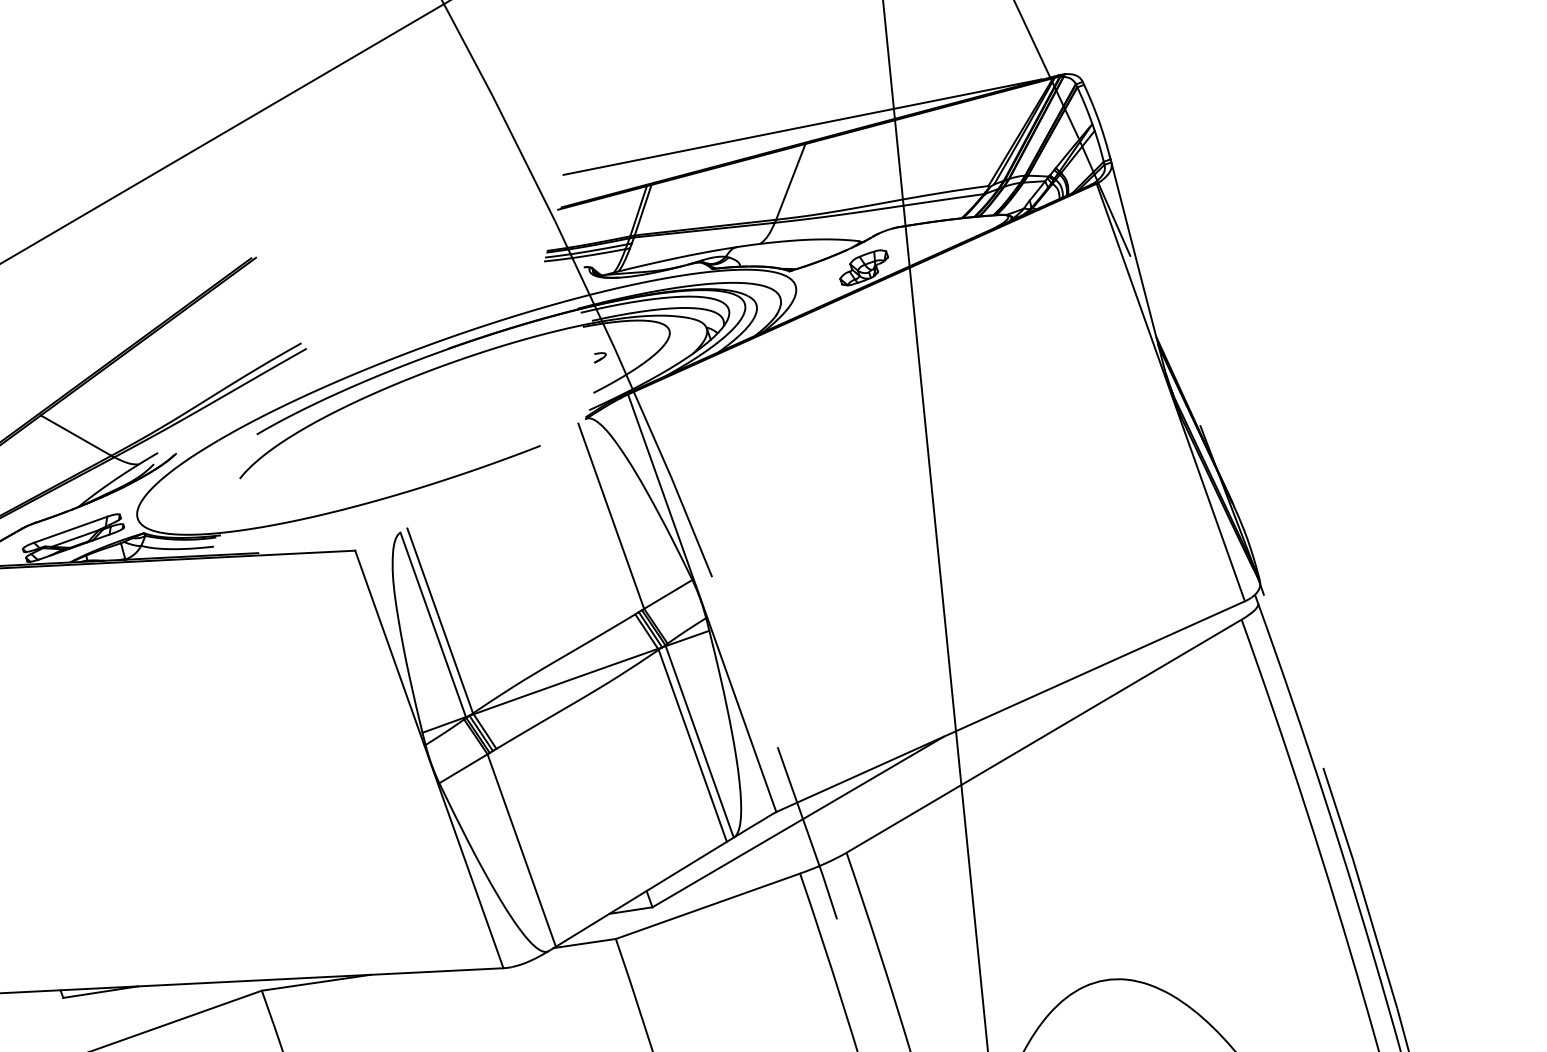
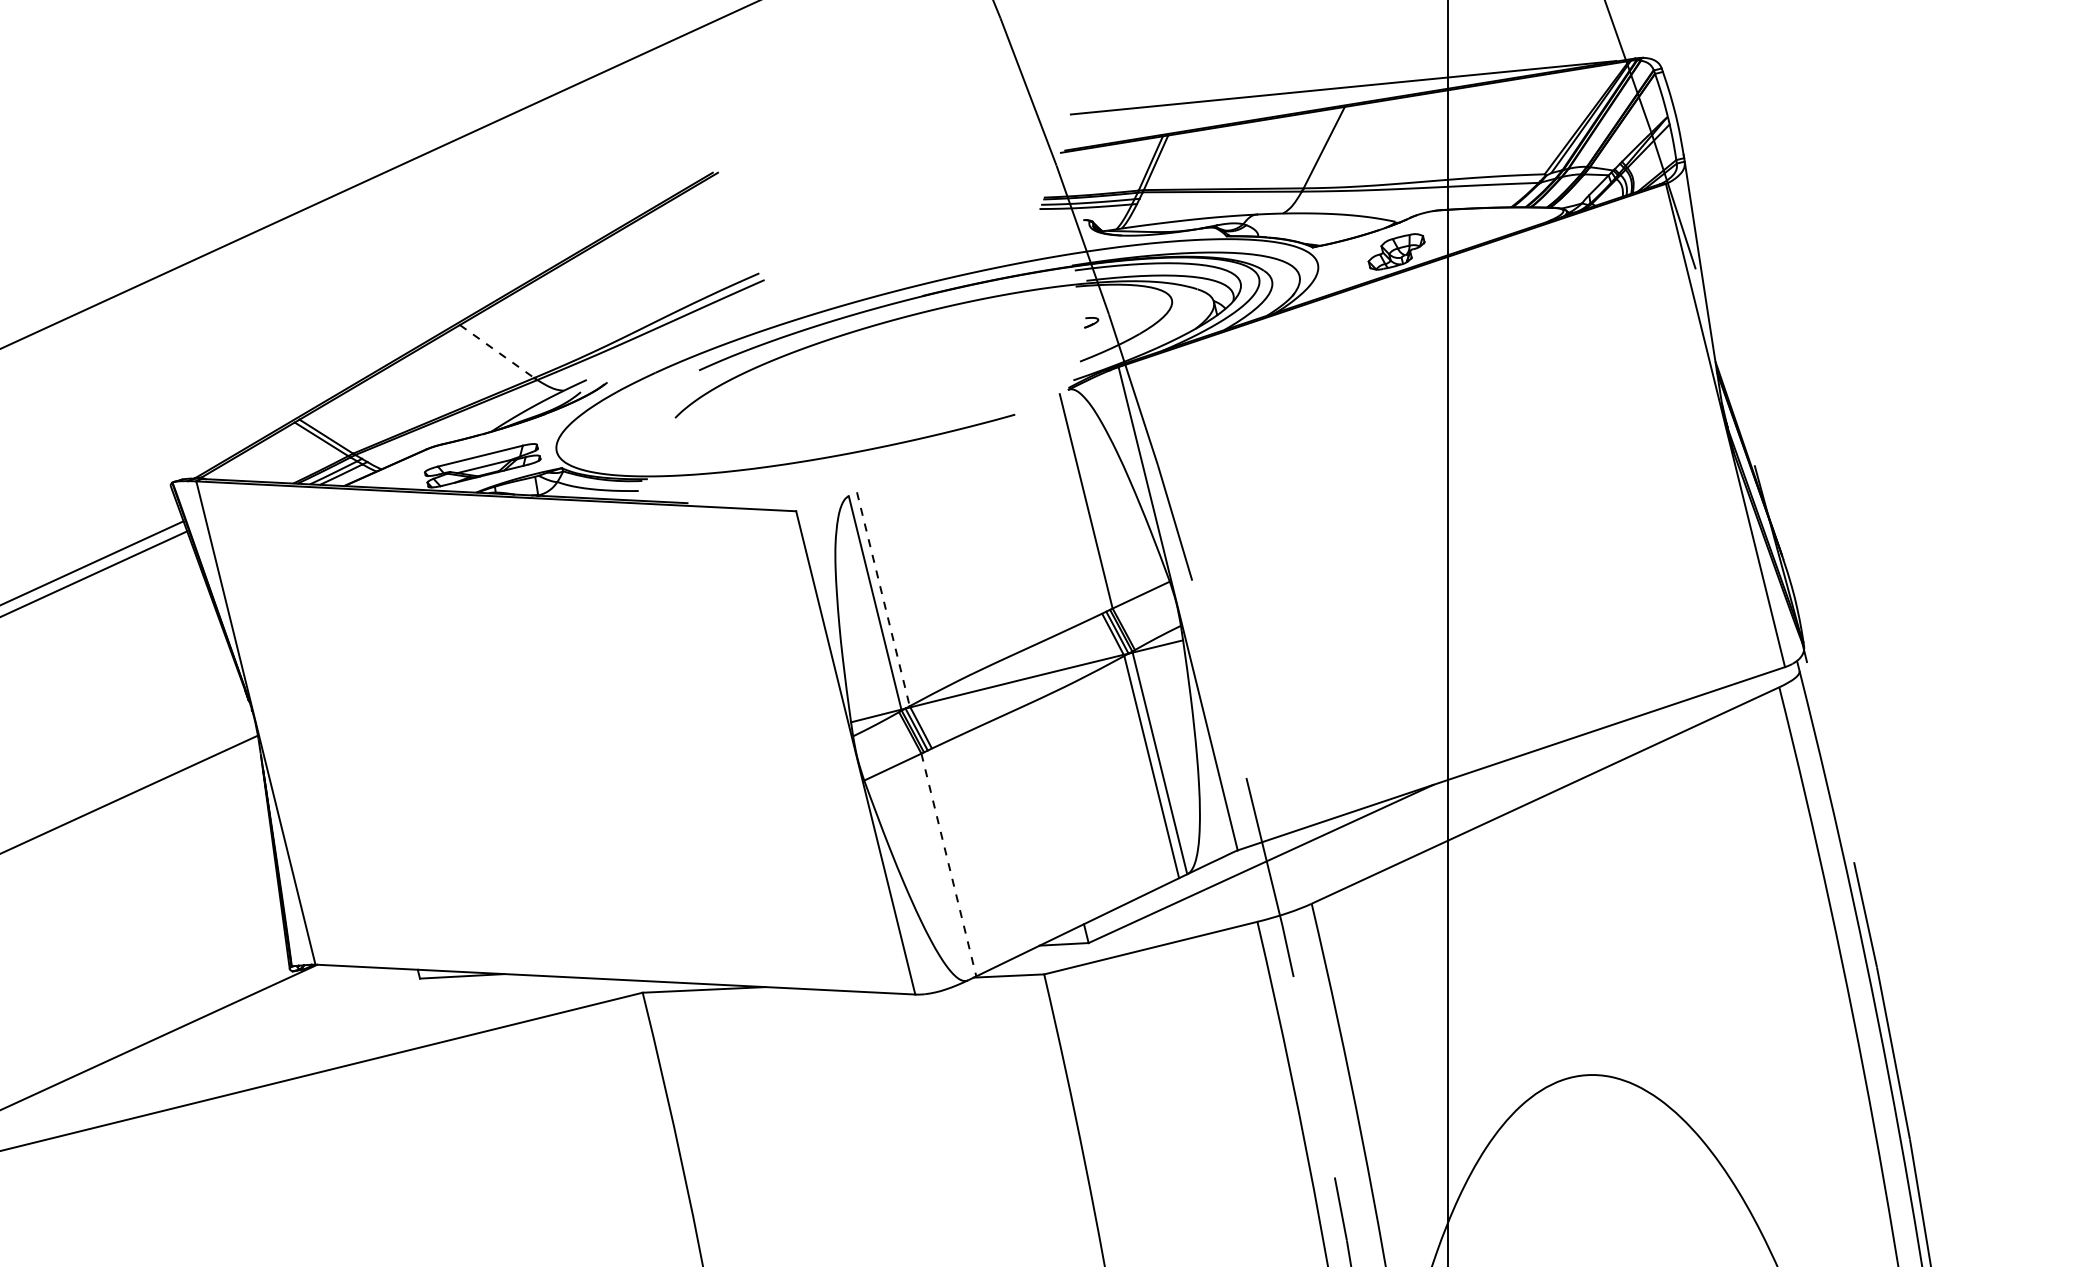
line: (76, 435) -> (497, 351), solid -> dashed
line: (440, 621) -> (883, 599), solid -> dashed
line: (521, 850) -> (948, 865), solid -> dashed

